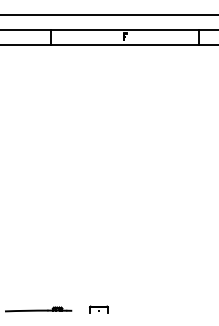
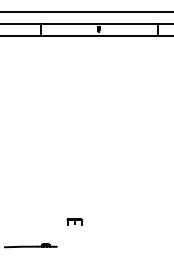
part: (98, 309) -> (74, 221), moved

